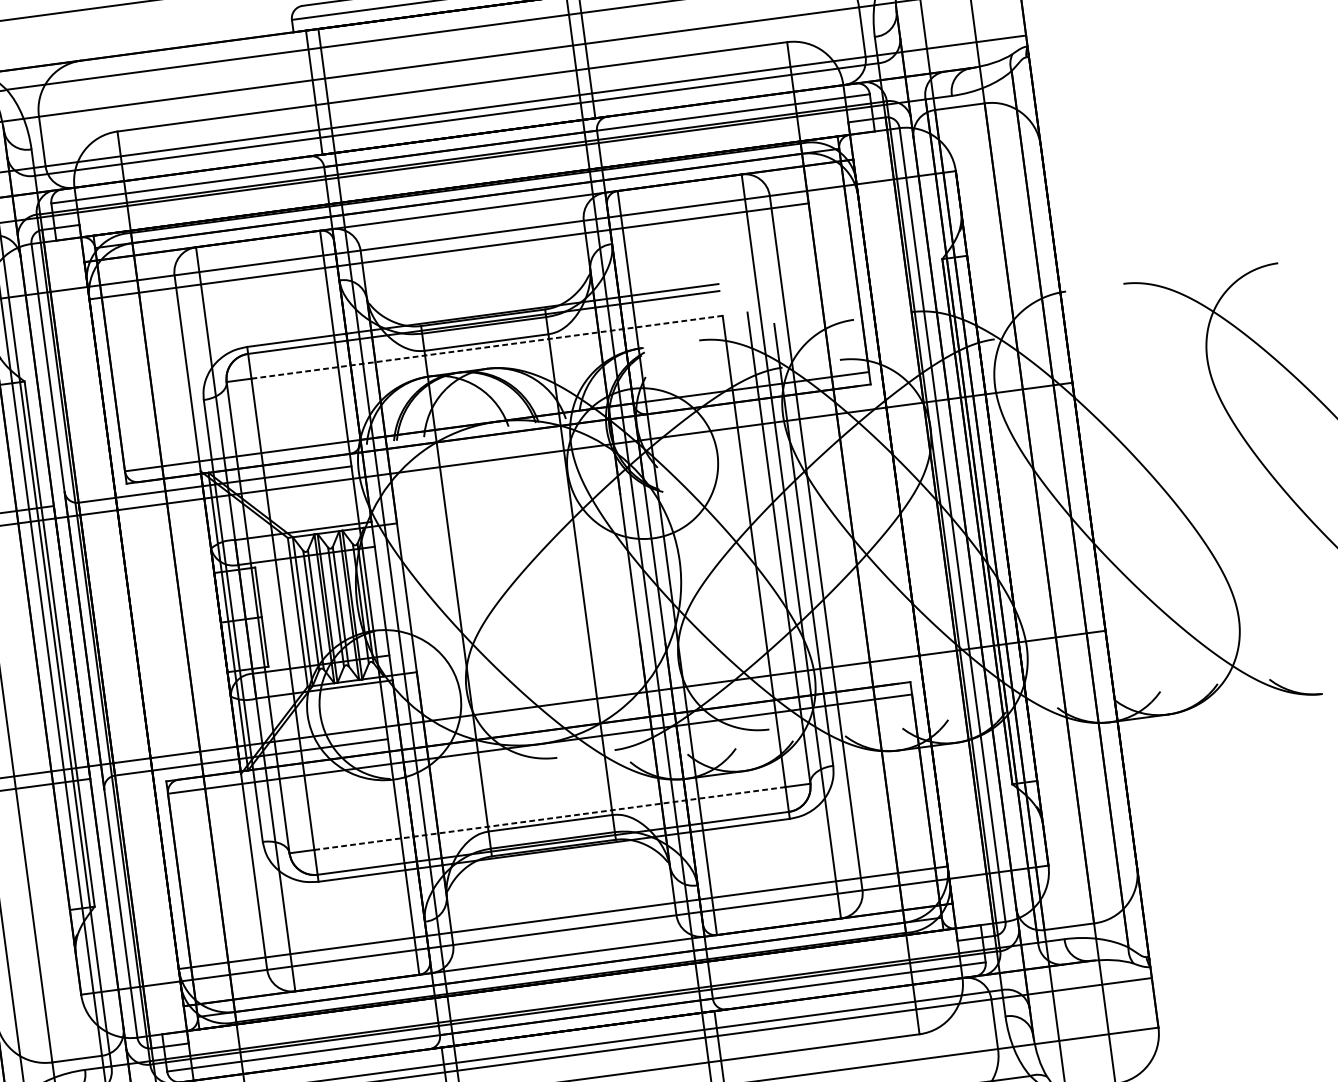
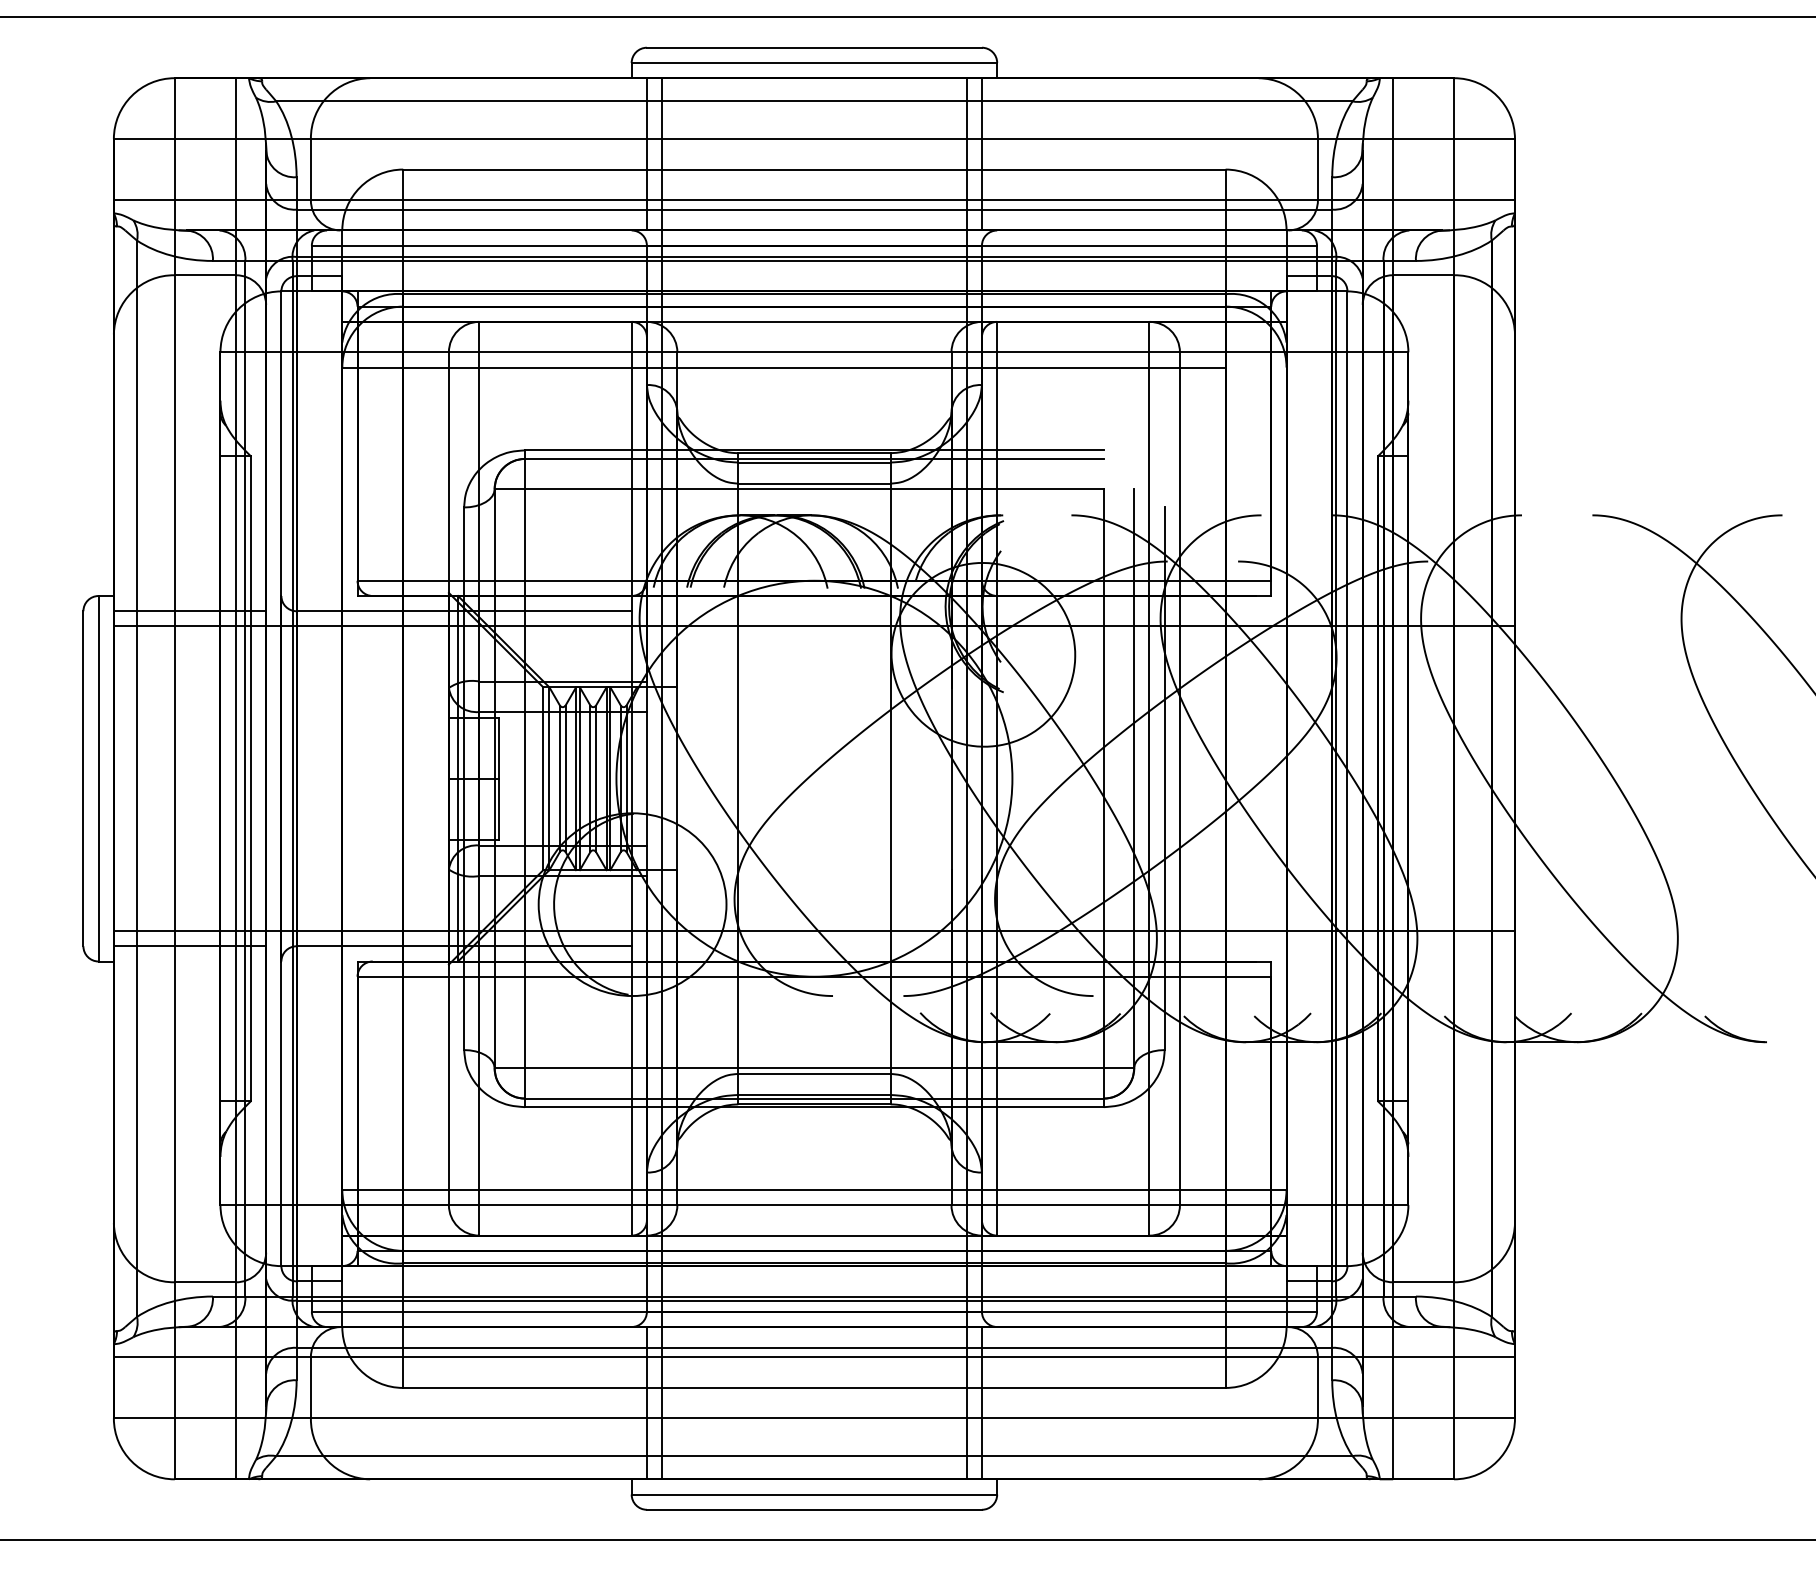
line: (487, 347) -> (814, 489), dashed -> solid
line: (550, 818) -> (814, 1068), dashed -> solid

